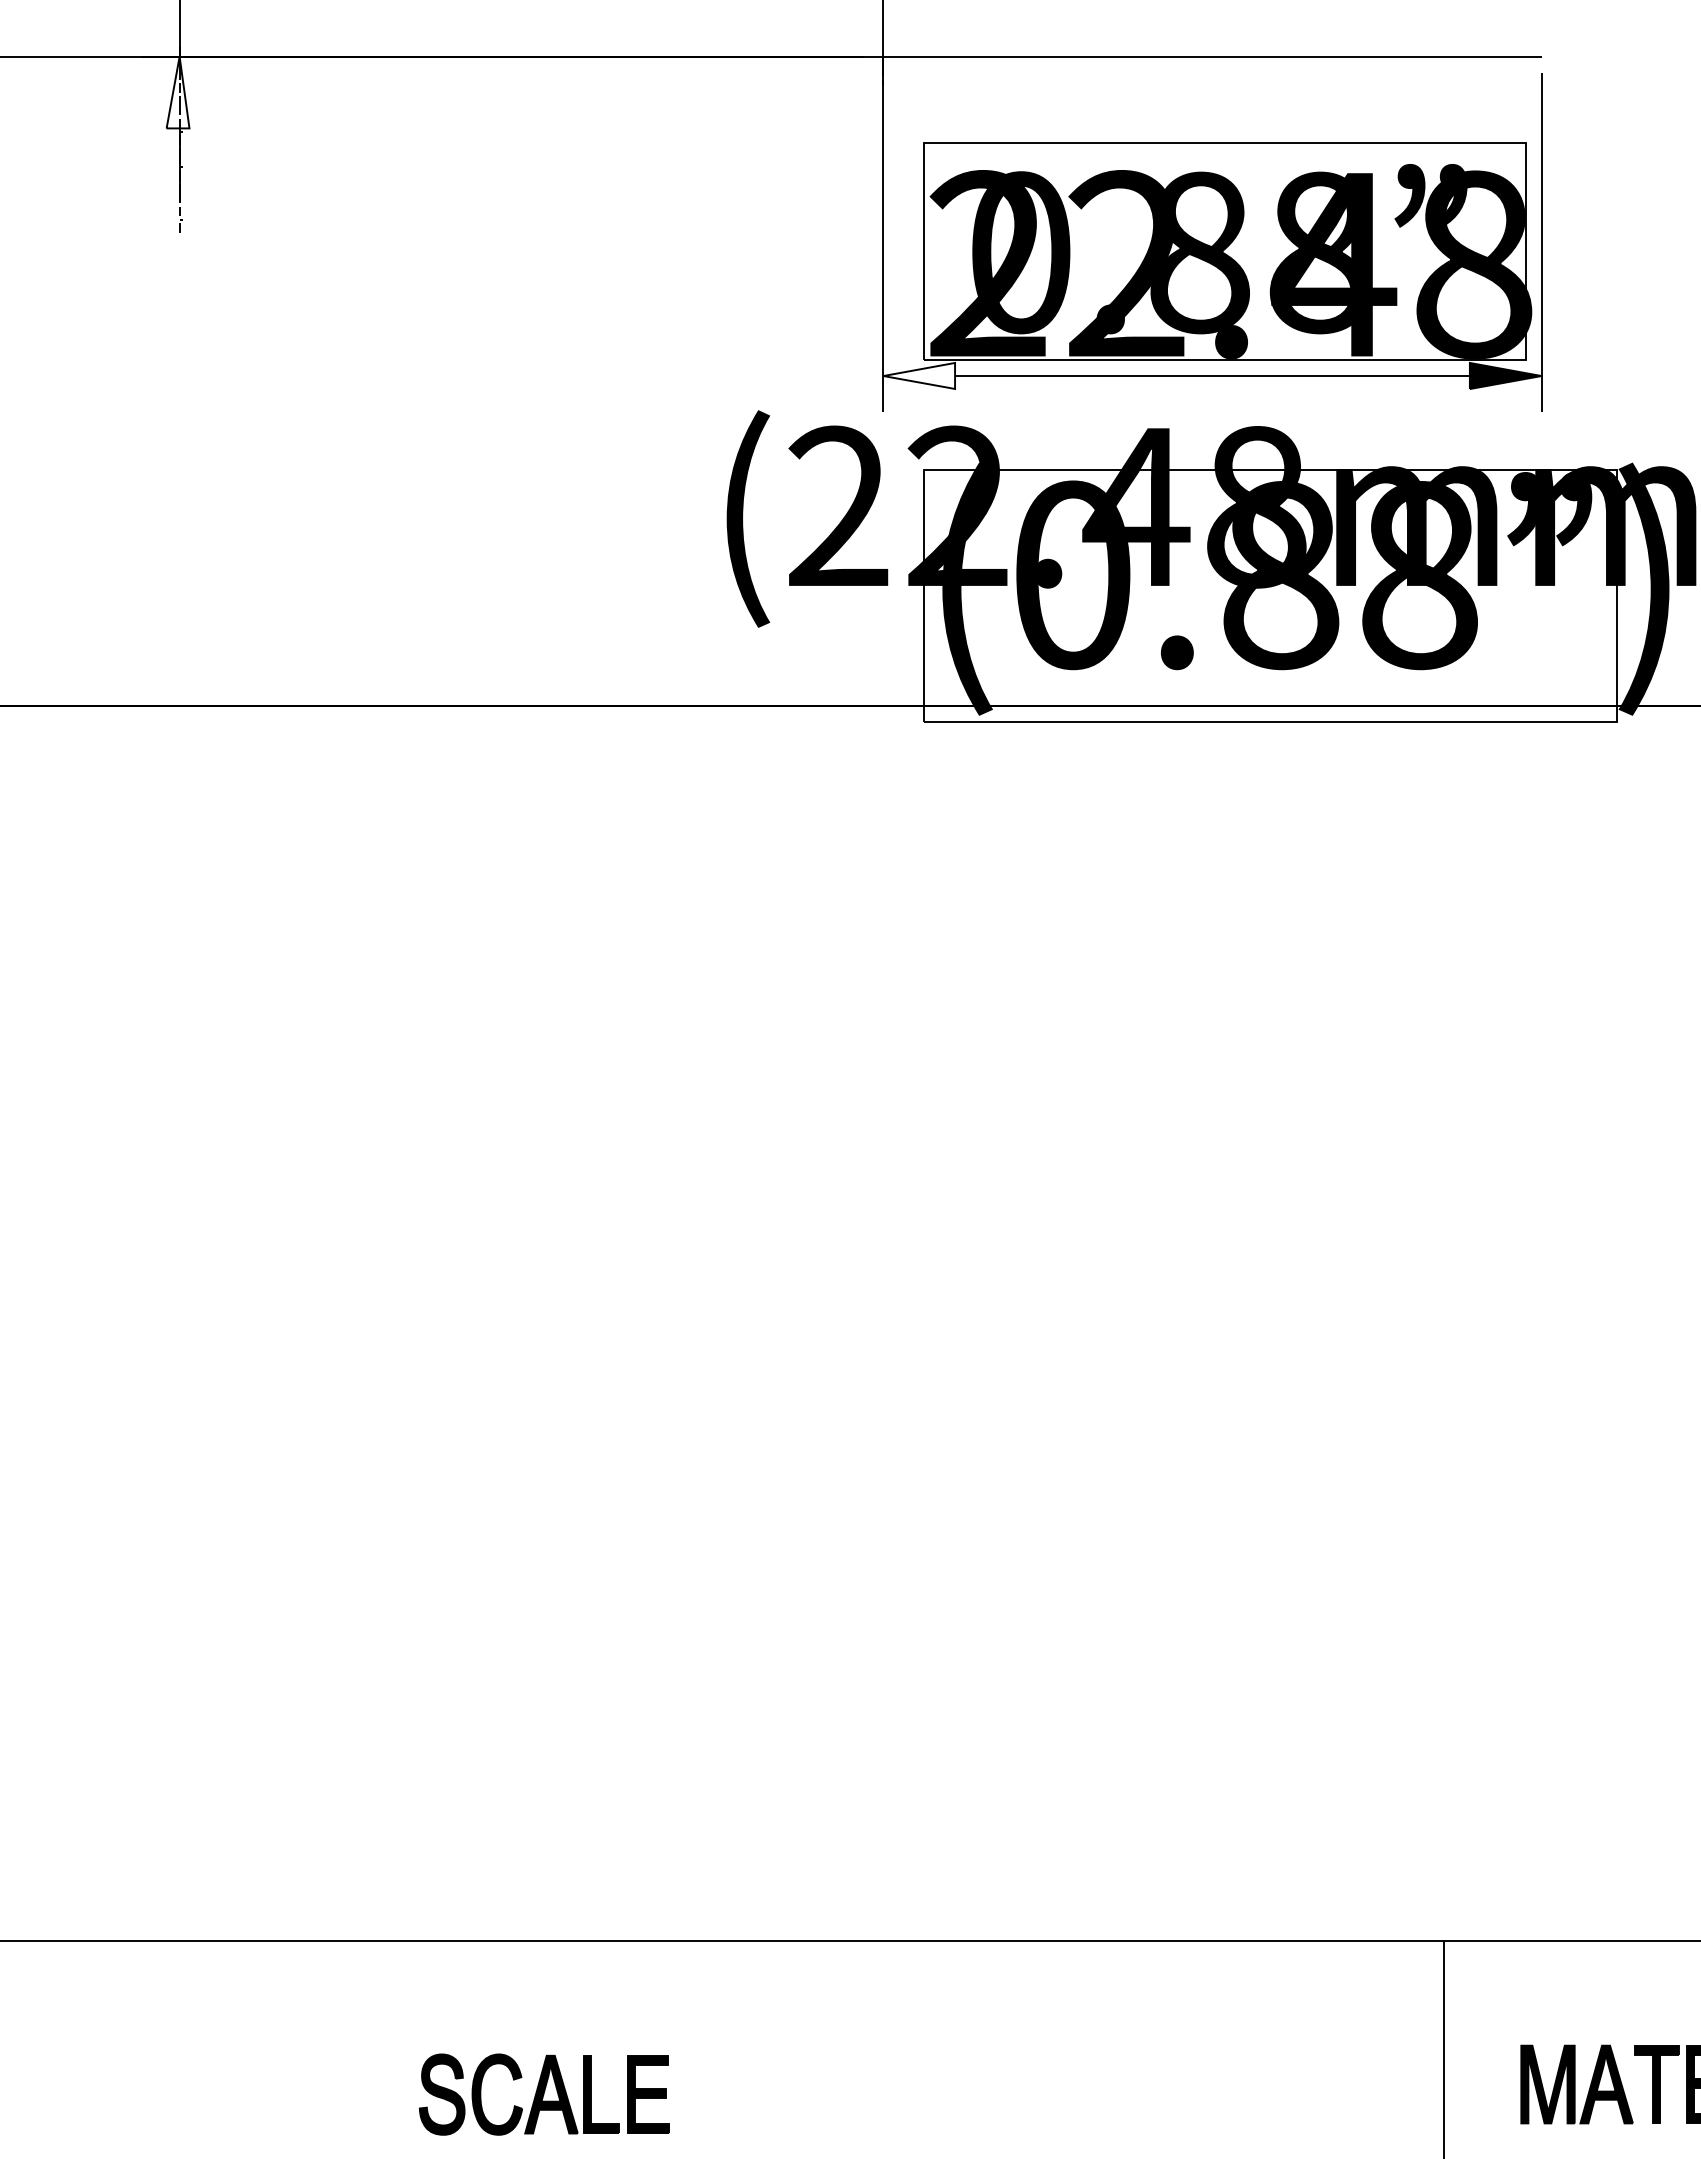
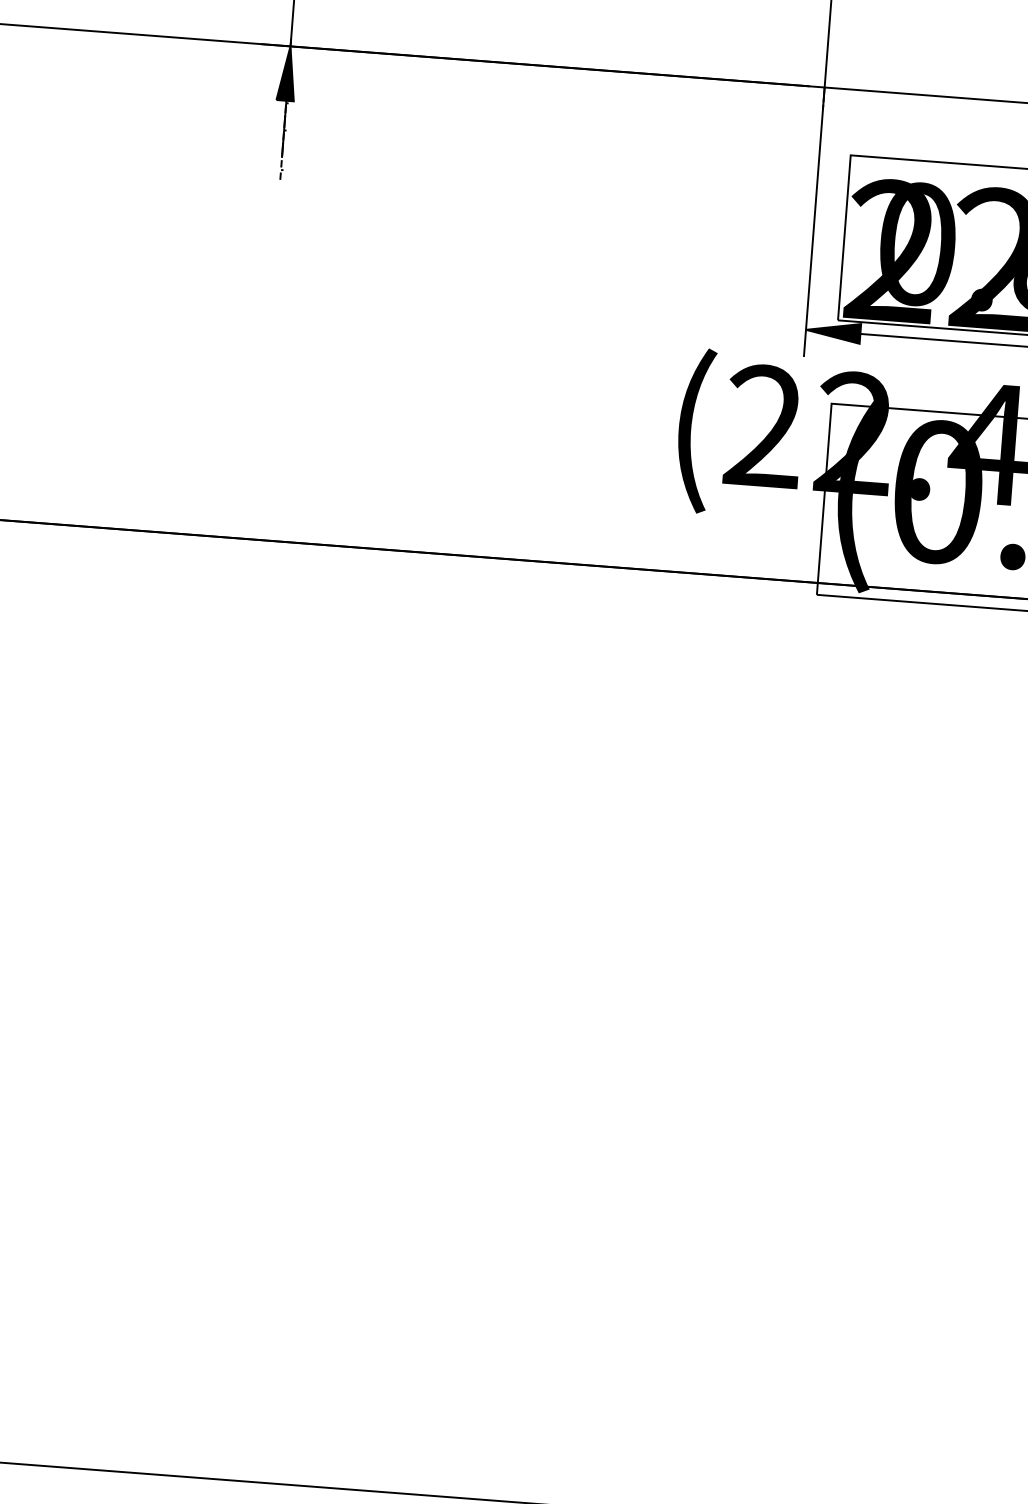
fill: (177, 92) -> (286, 73), added
fill: (919, 375) -> (833, 331), added

